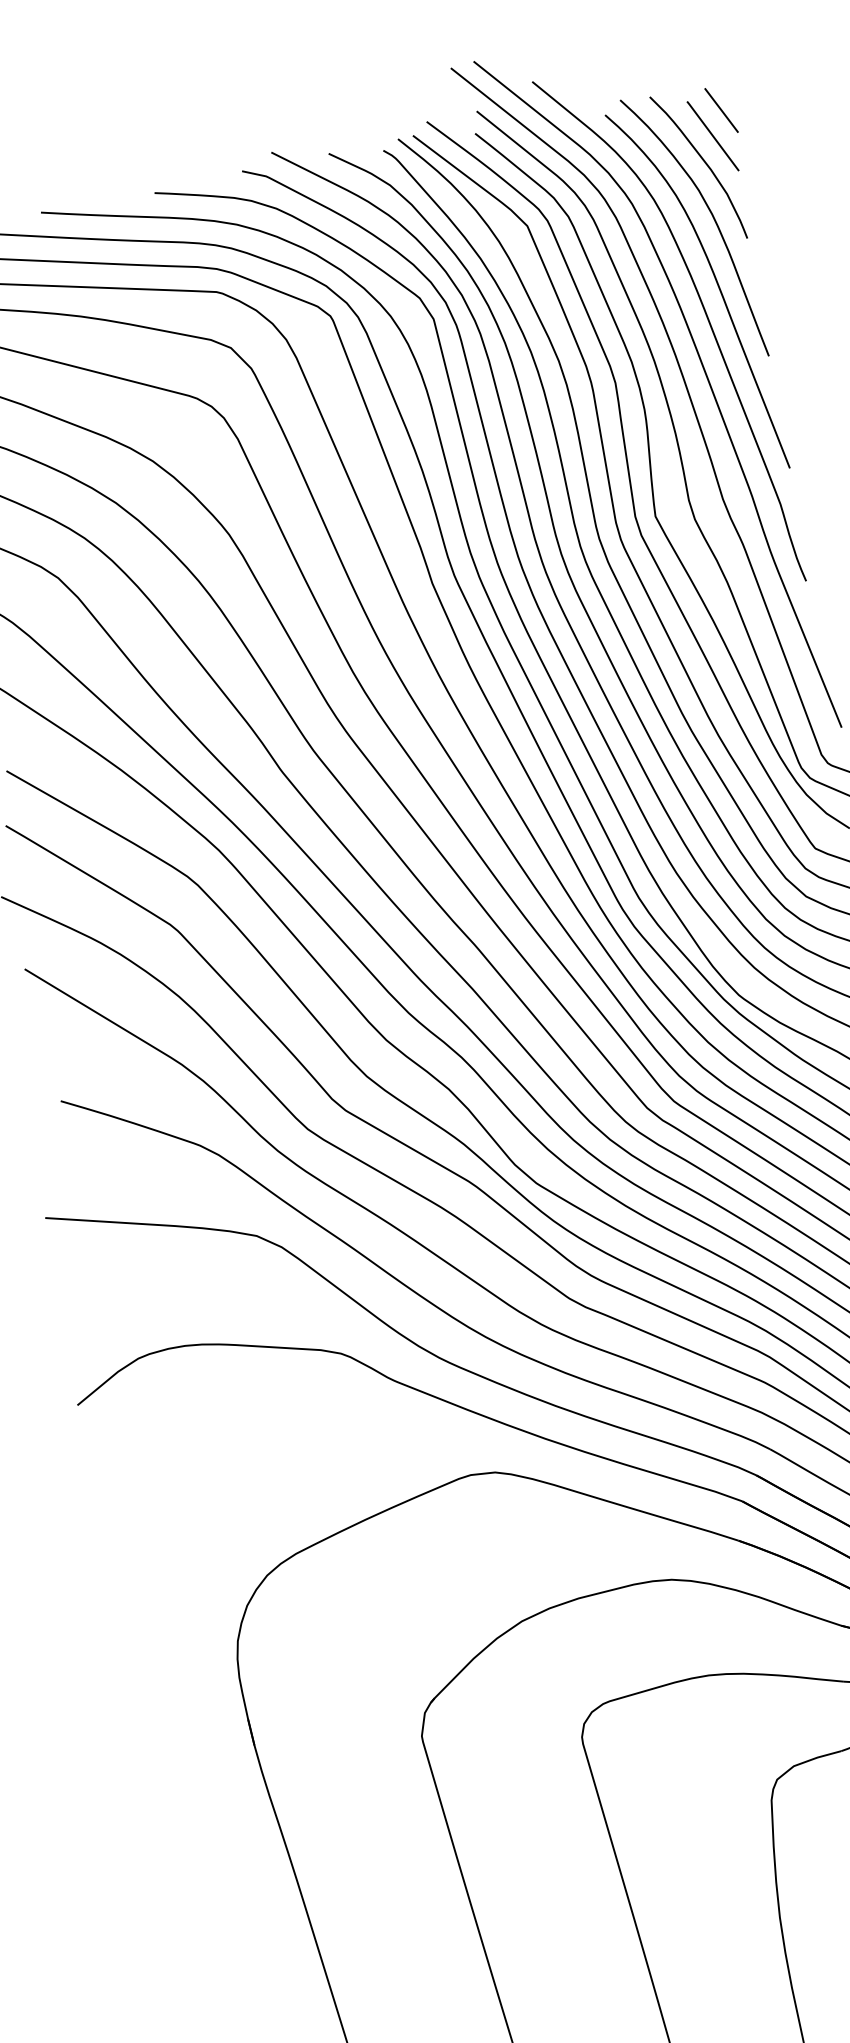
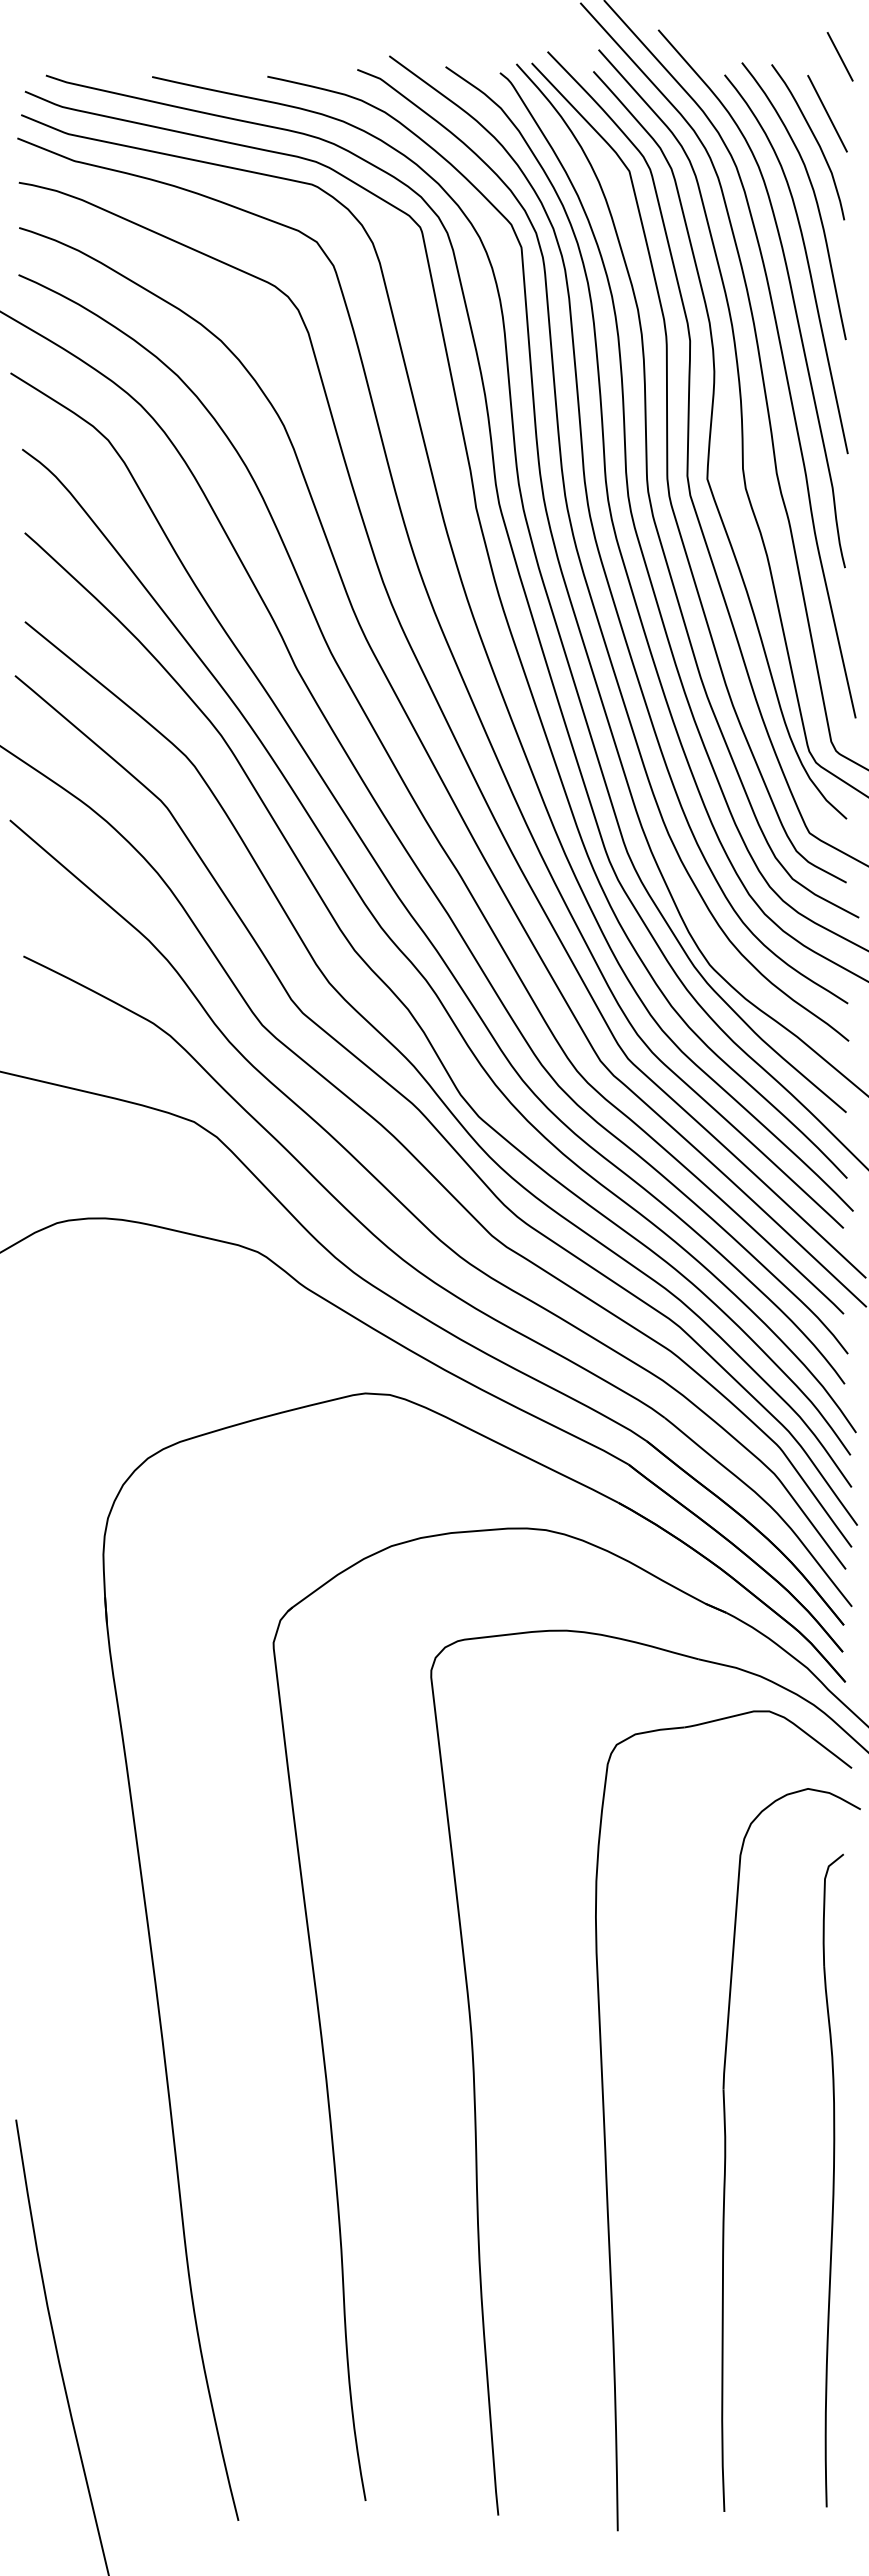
line: (720, 110) -> (839, 56), moved

